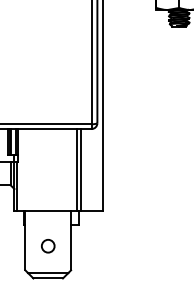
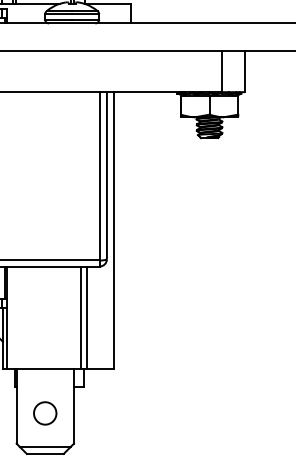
circle: (48, 246) -> (45, 413), size x1.4

